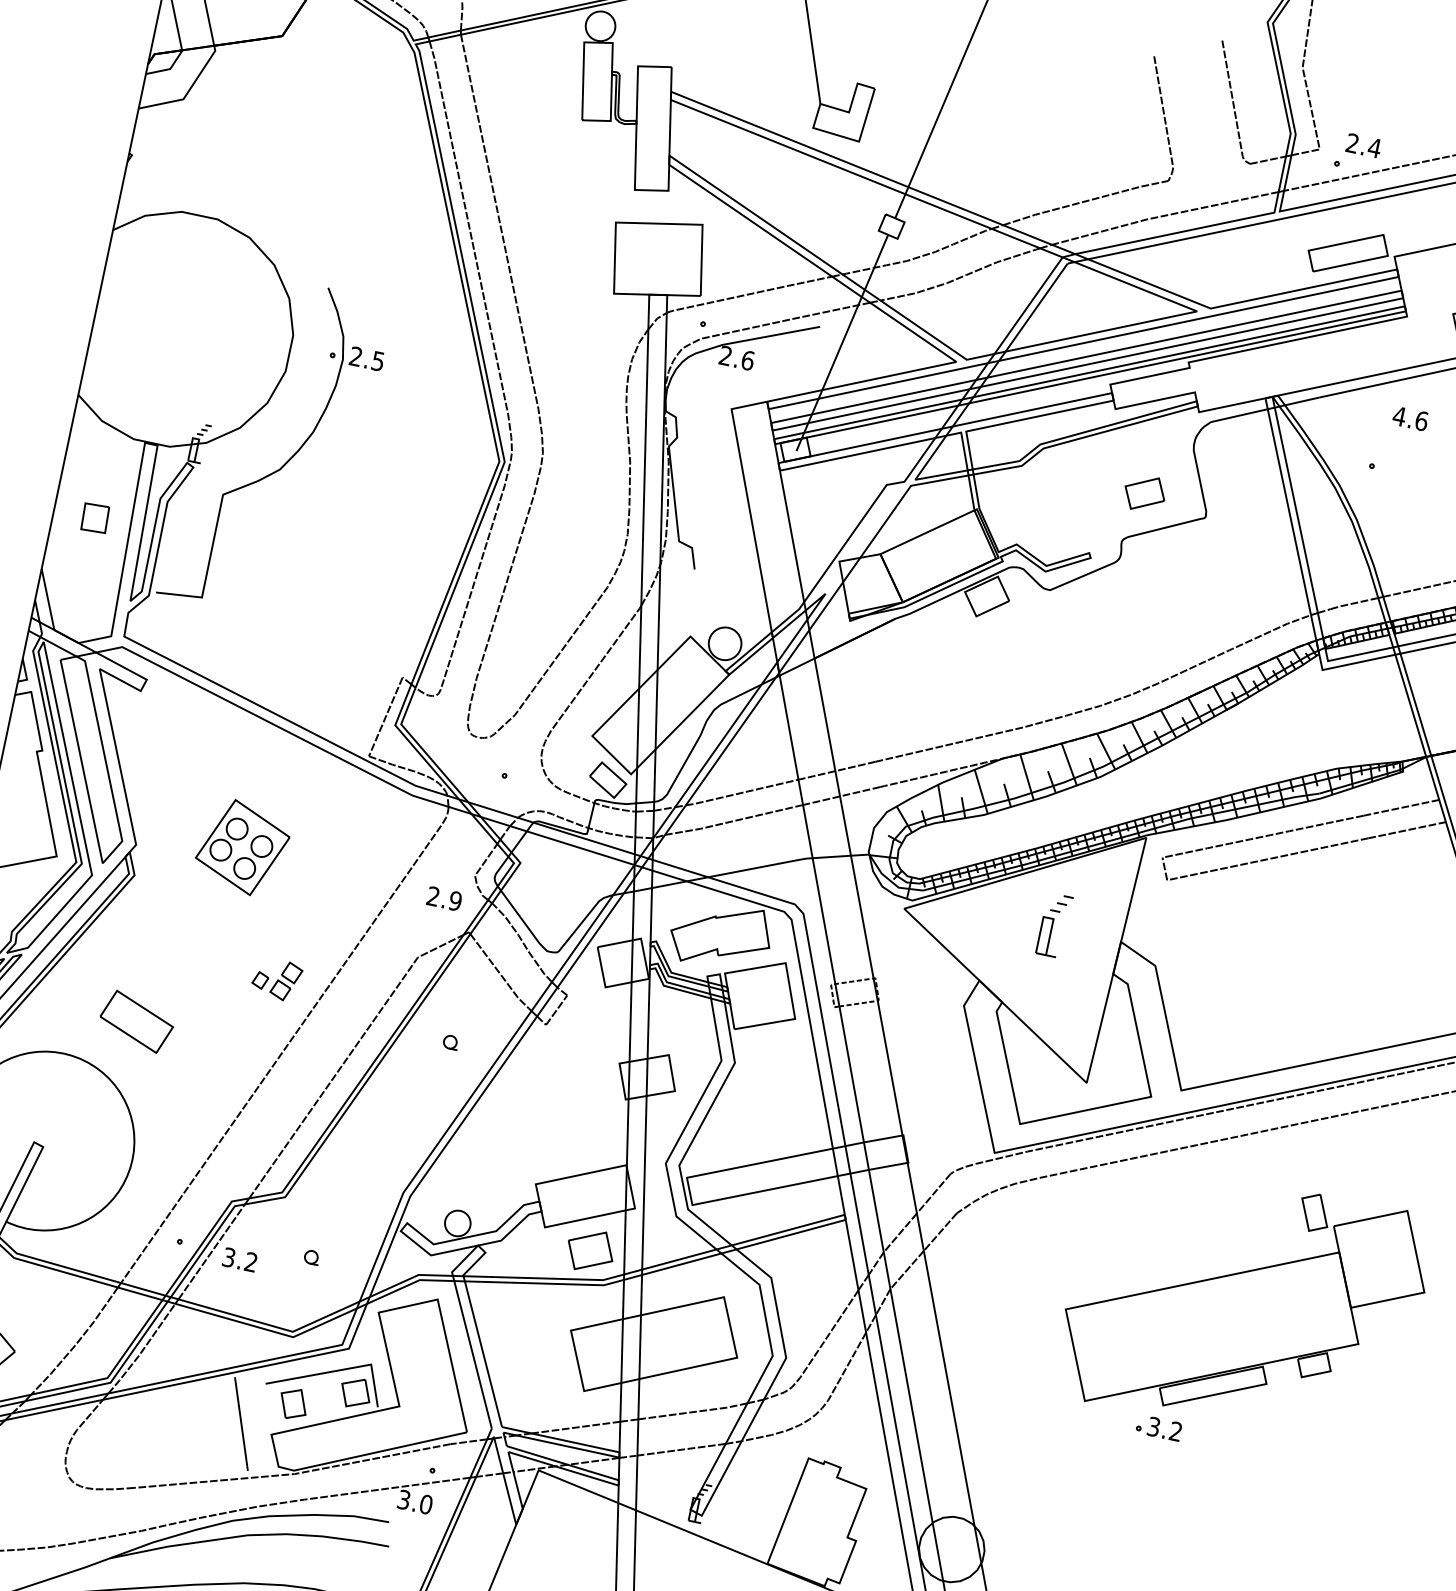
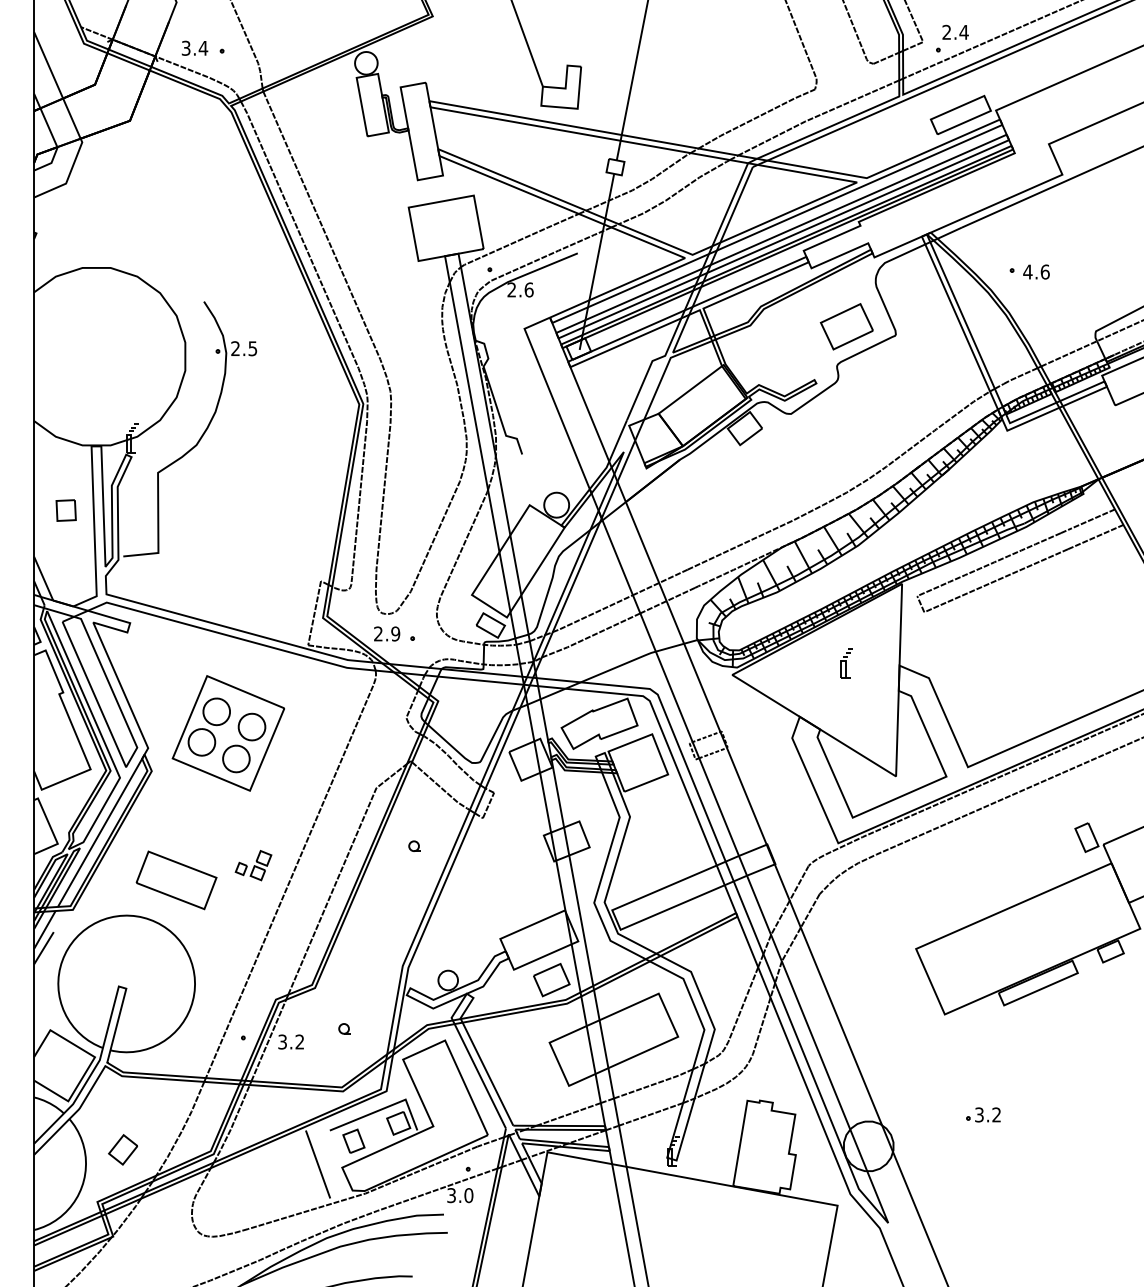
text: (1410, 418) -> (1036, 271), moved
part: (1144, 493) -> (846, 326), size x1.67
part: (241, 847) -> (227, 733), size x1.67
text: (445, 898) -> (387, 633), moved
part: (1053, 924) -> (846, 663), size x0.62
part: (276, 979) -> (253, 865), moved
part: (136, 1021) -> (176, 880), size x1.43
part: (1159, 1427) -> (983, 1114), moved

